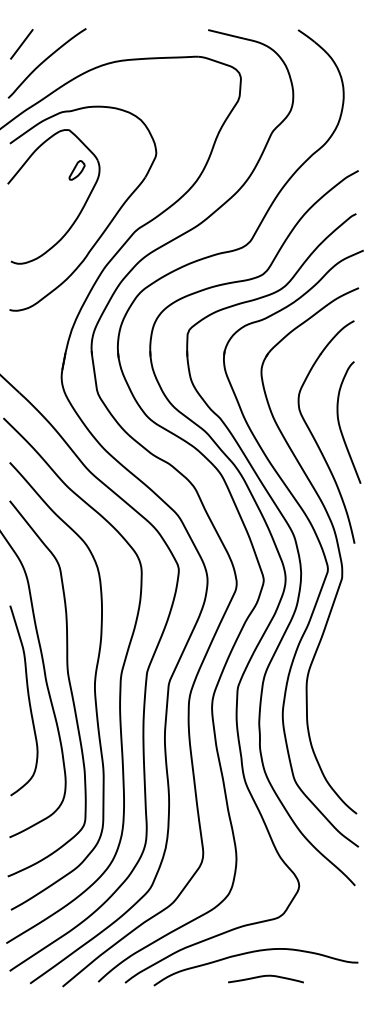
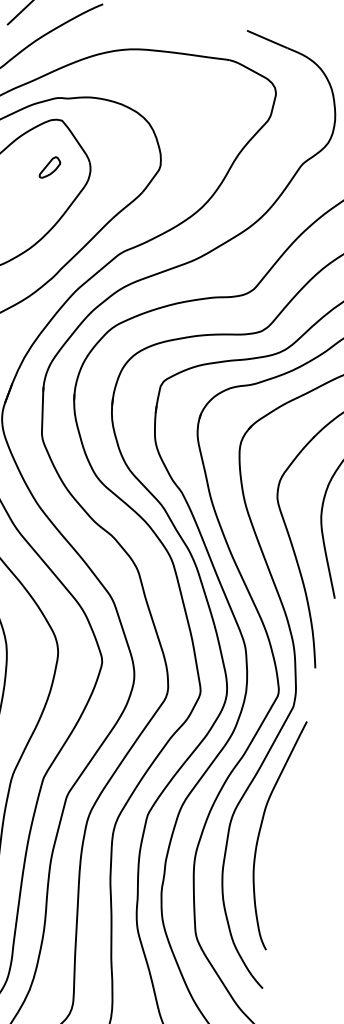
part: (76, 170) -> (49, 167), moved
curve: (333, 682) -> (262, 828), added

